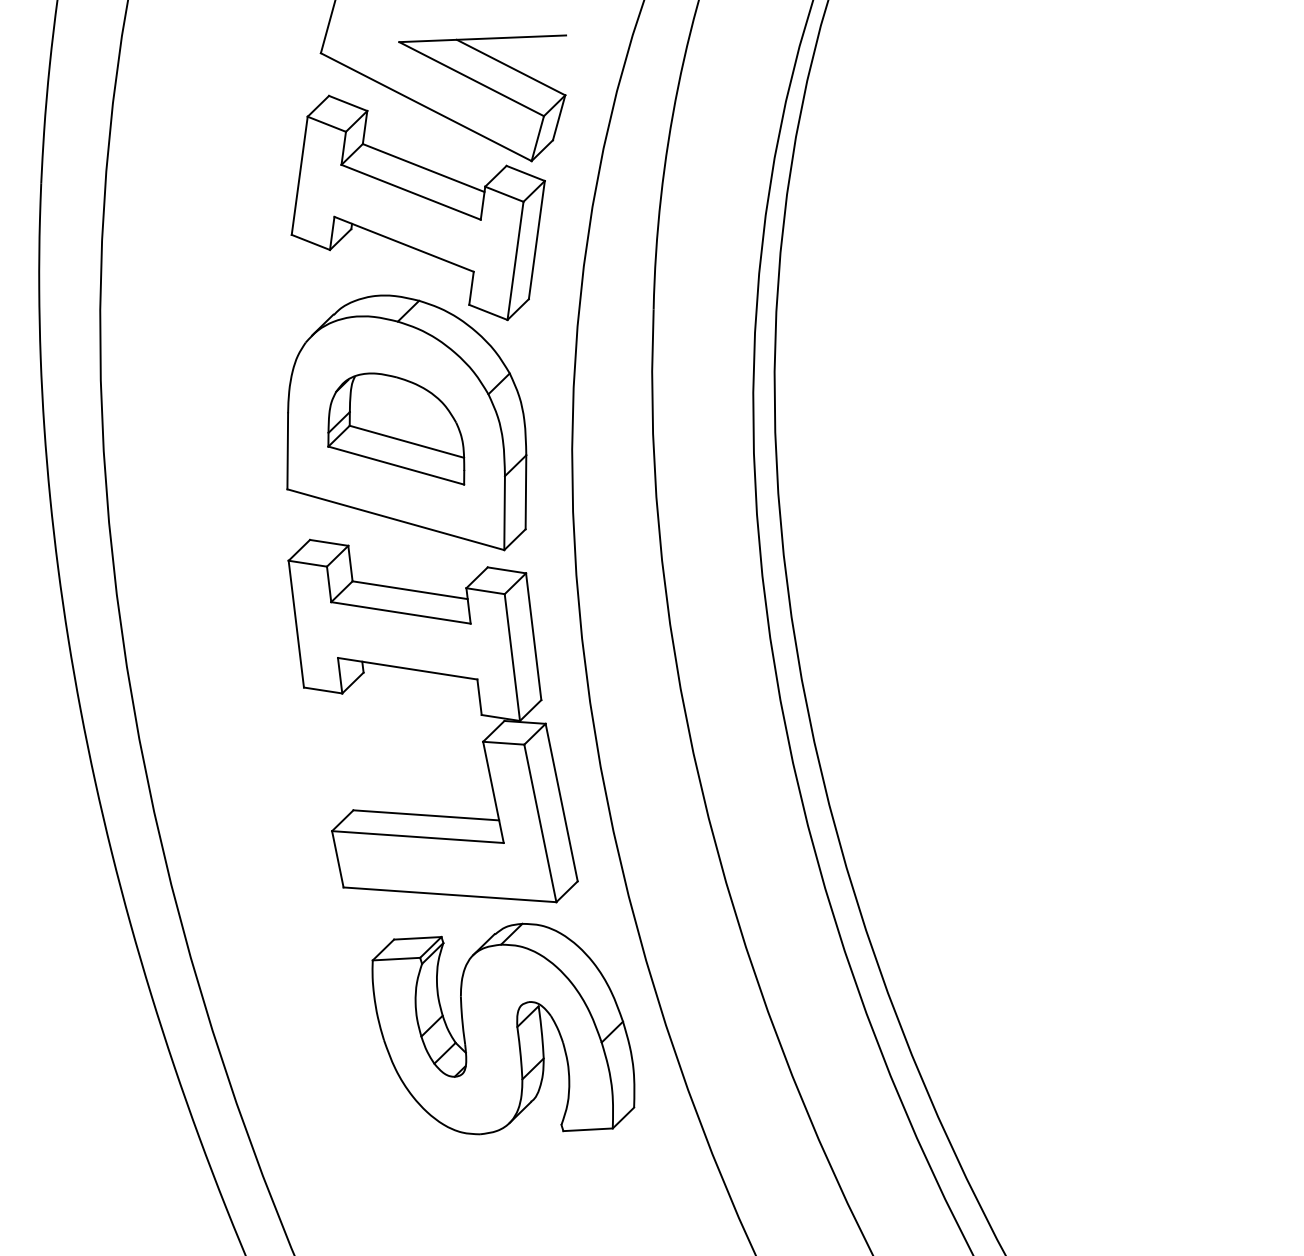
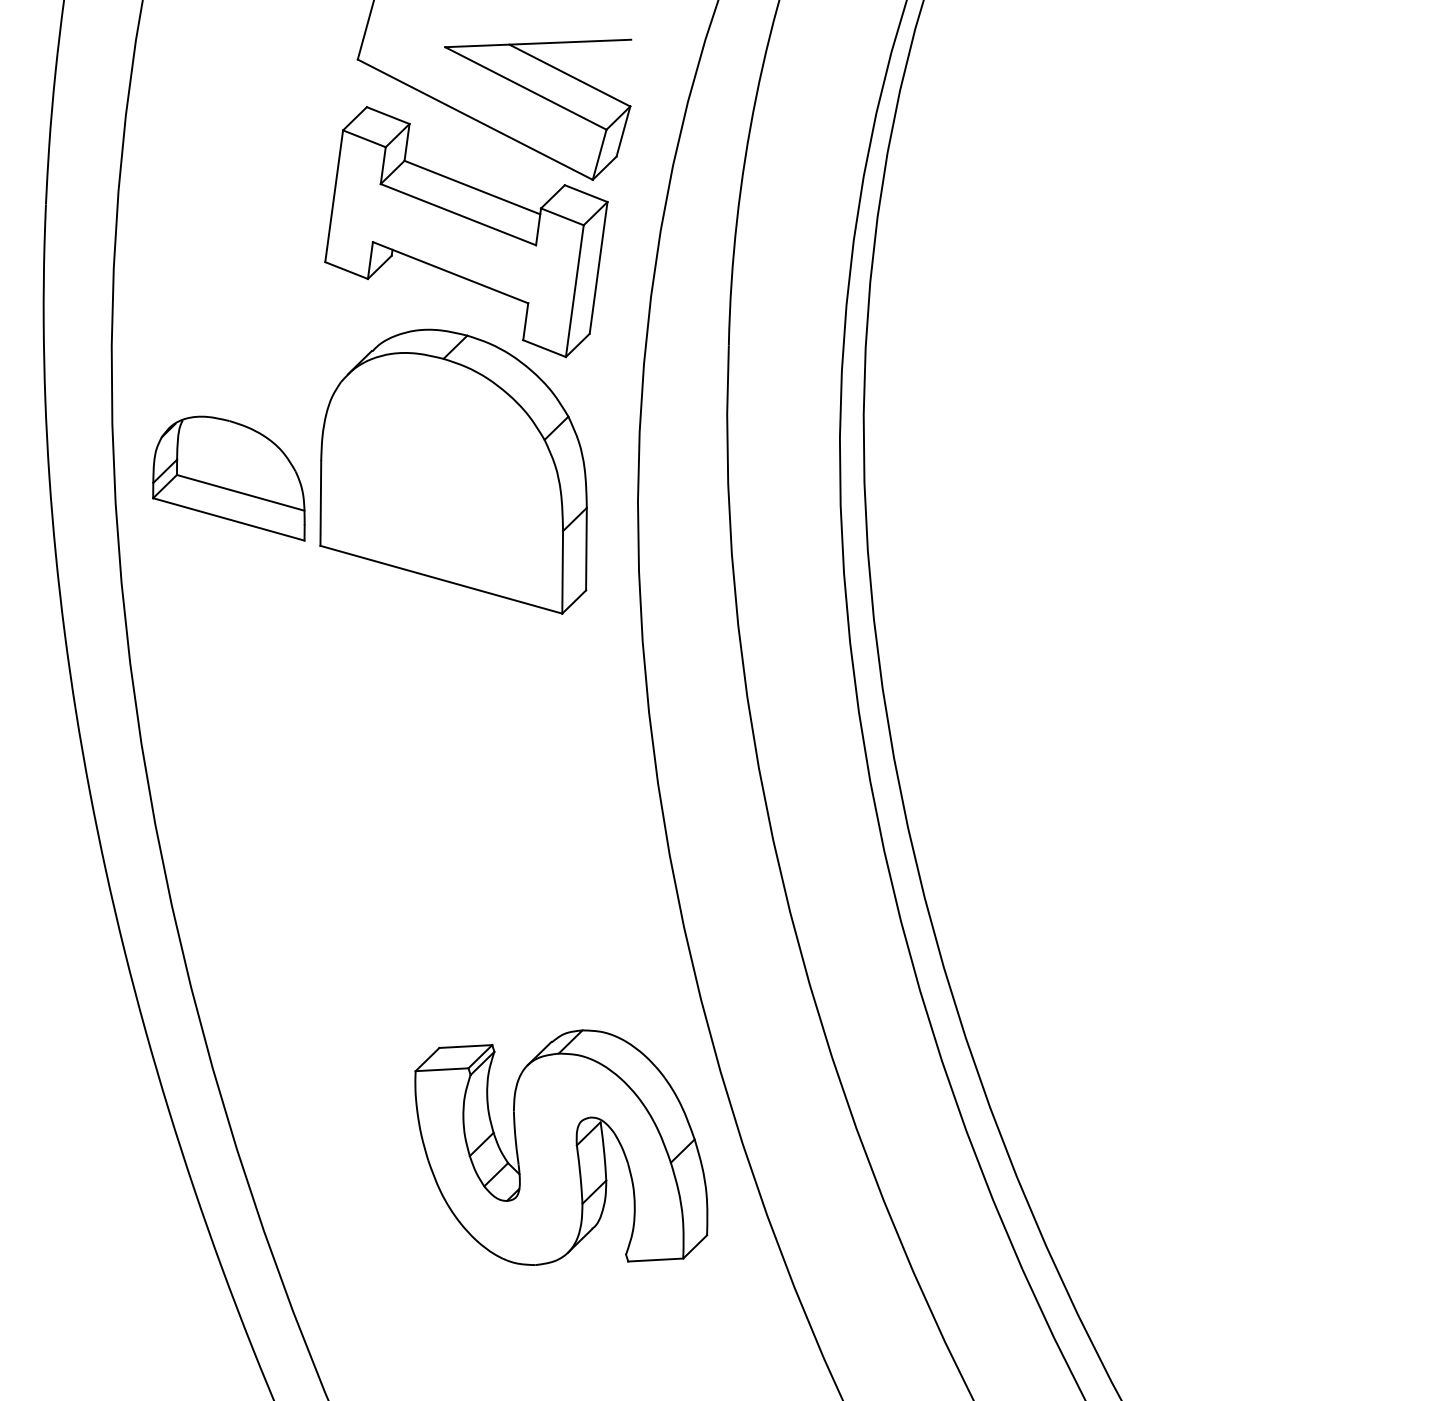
part: (396, 428) -> (229, 478), moved
part: (436, 674) -> (486, 752), removed

